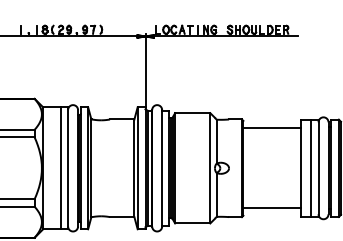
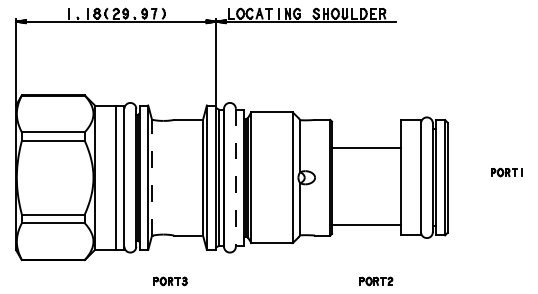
line: (272, 128) -> (366, 148), moved
line: (91, 168) -> (152, 177), solid -> dashed
line: (161, 168) -> (235, 177), solid -> dashed
line: (311, 168) -> (412, 177), removed

